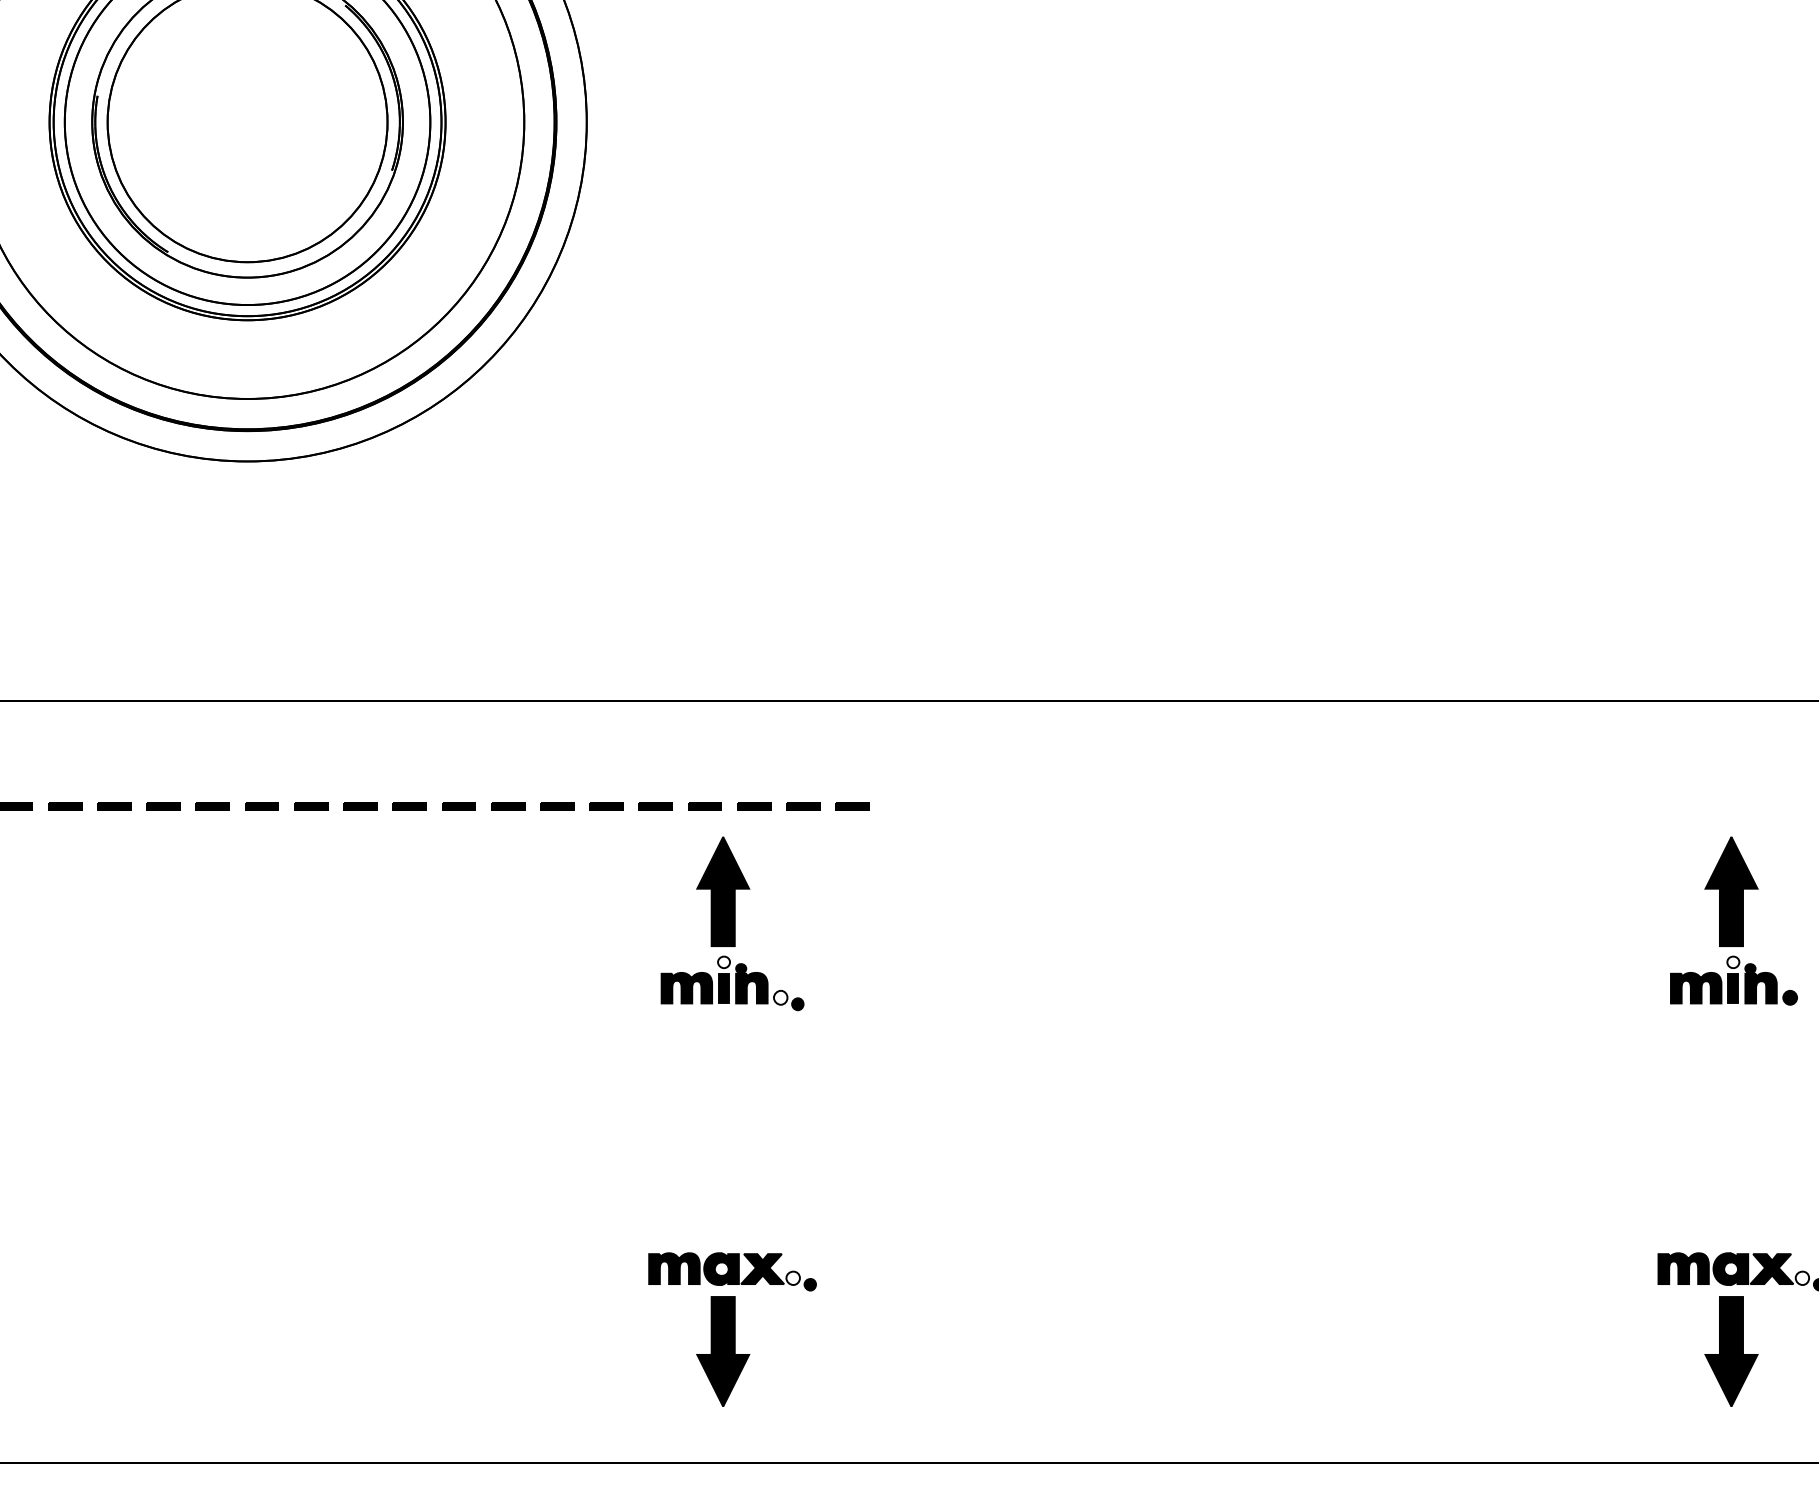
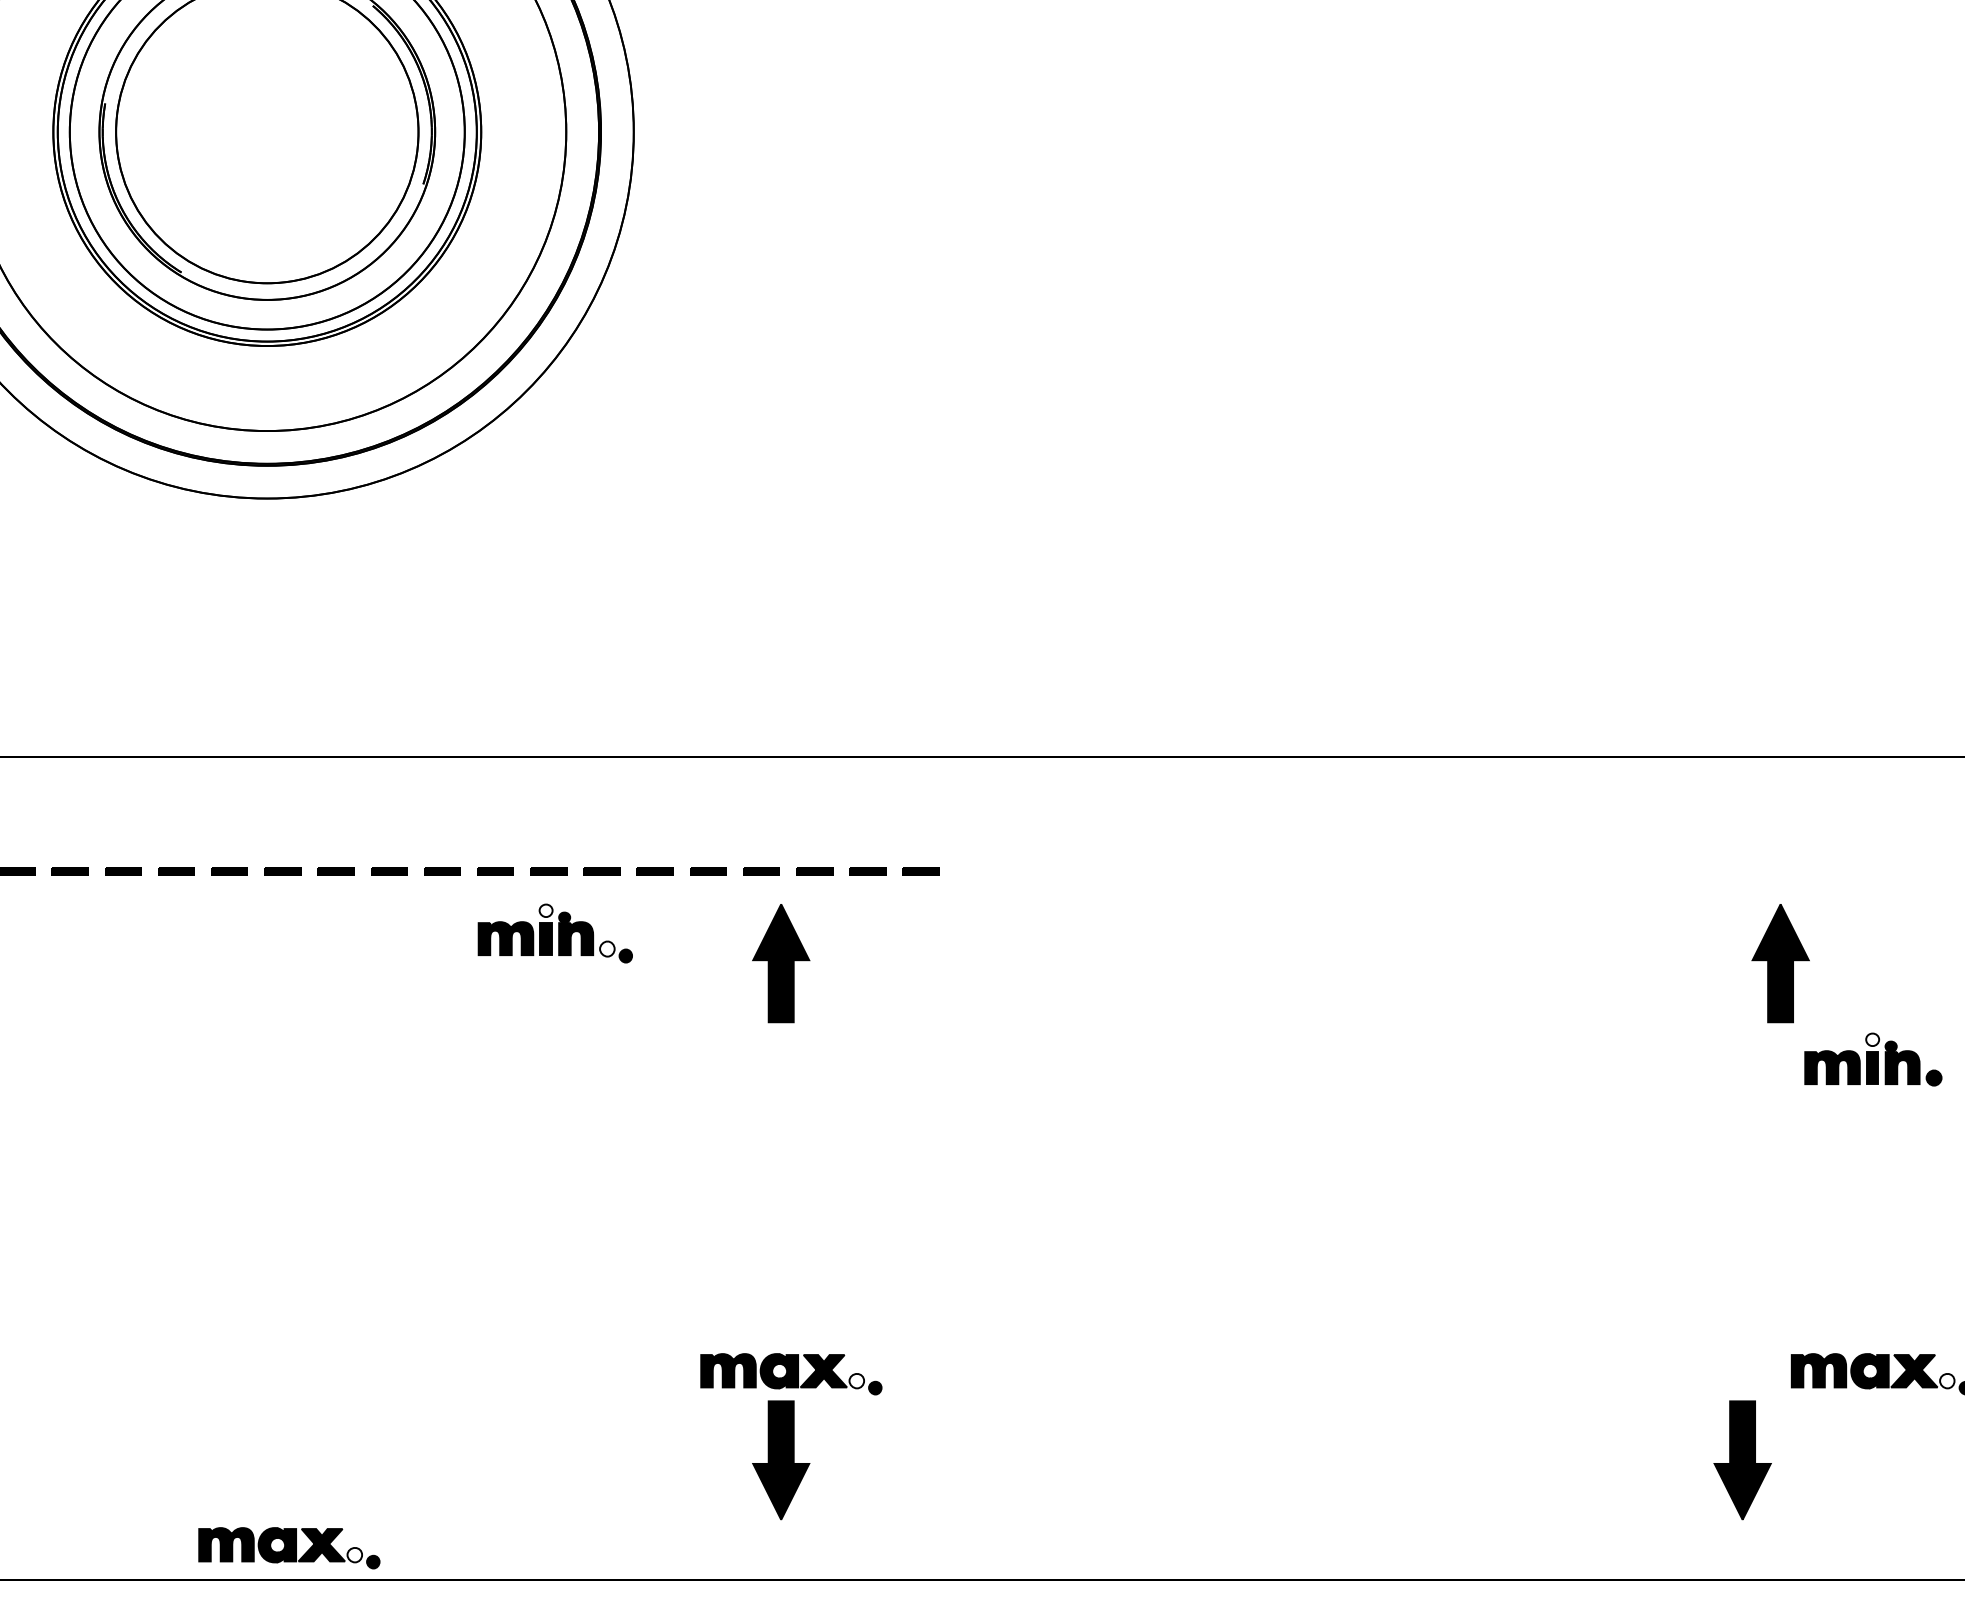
part: (1731, 891) -> (1780, 963), moved
part: (731, 983) -> (554, 933), moved
part: (1731, 1351) -> (1742, 1460), moved
part: (268, 1433) -> (289, 1548), added

